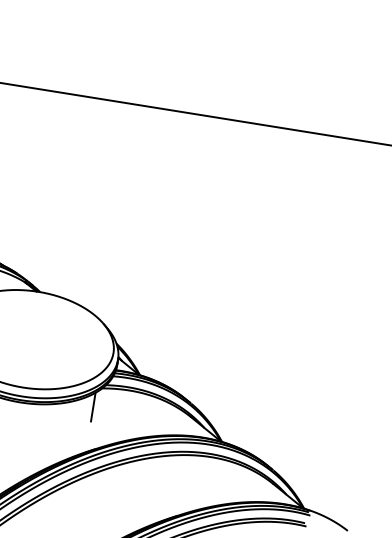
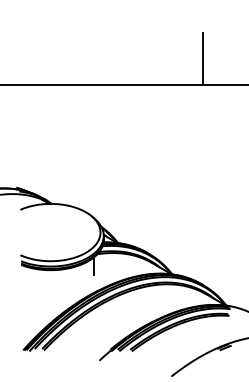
line: (330, 91) -> (202, 59), added

